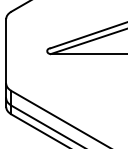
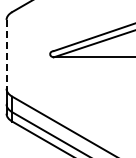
line: (6, 51) -> (6, 54), solid -> dashed

